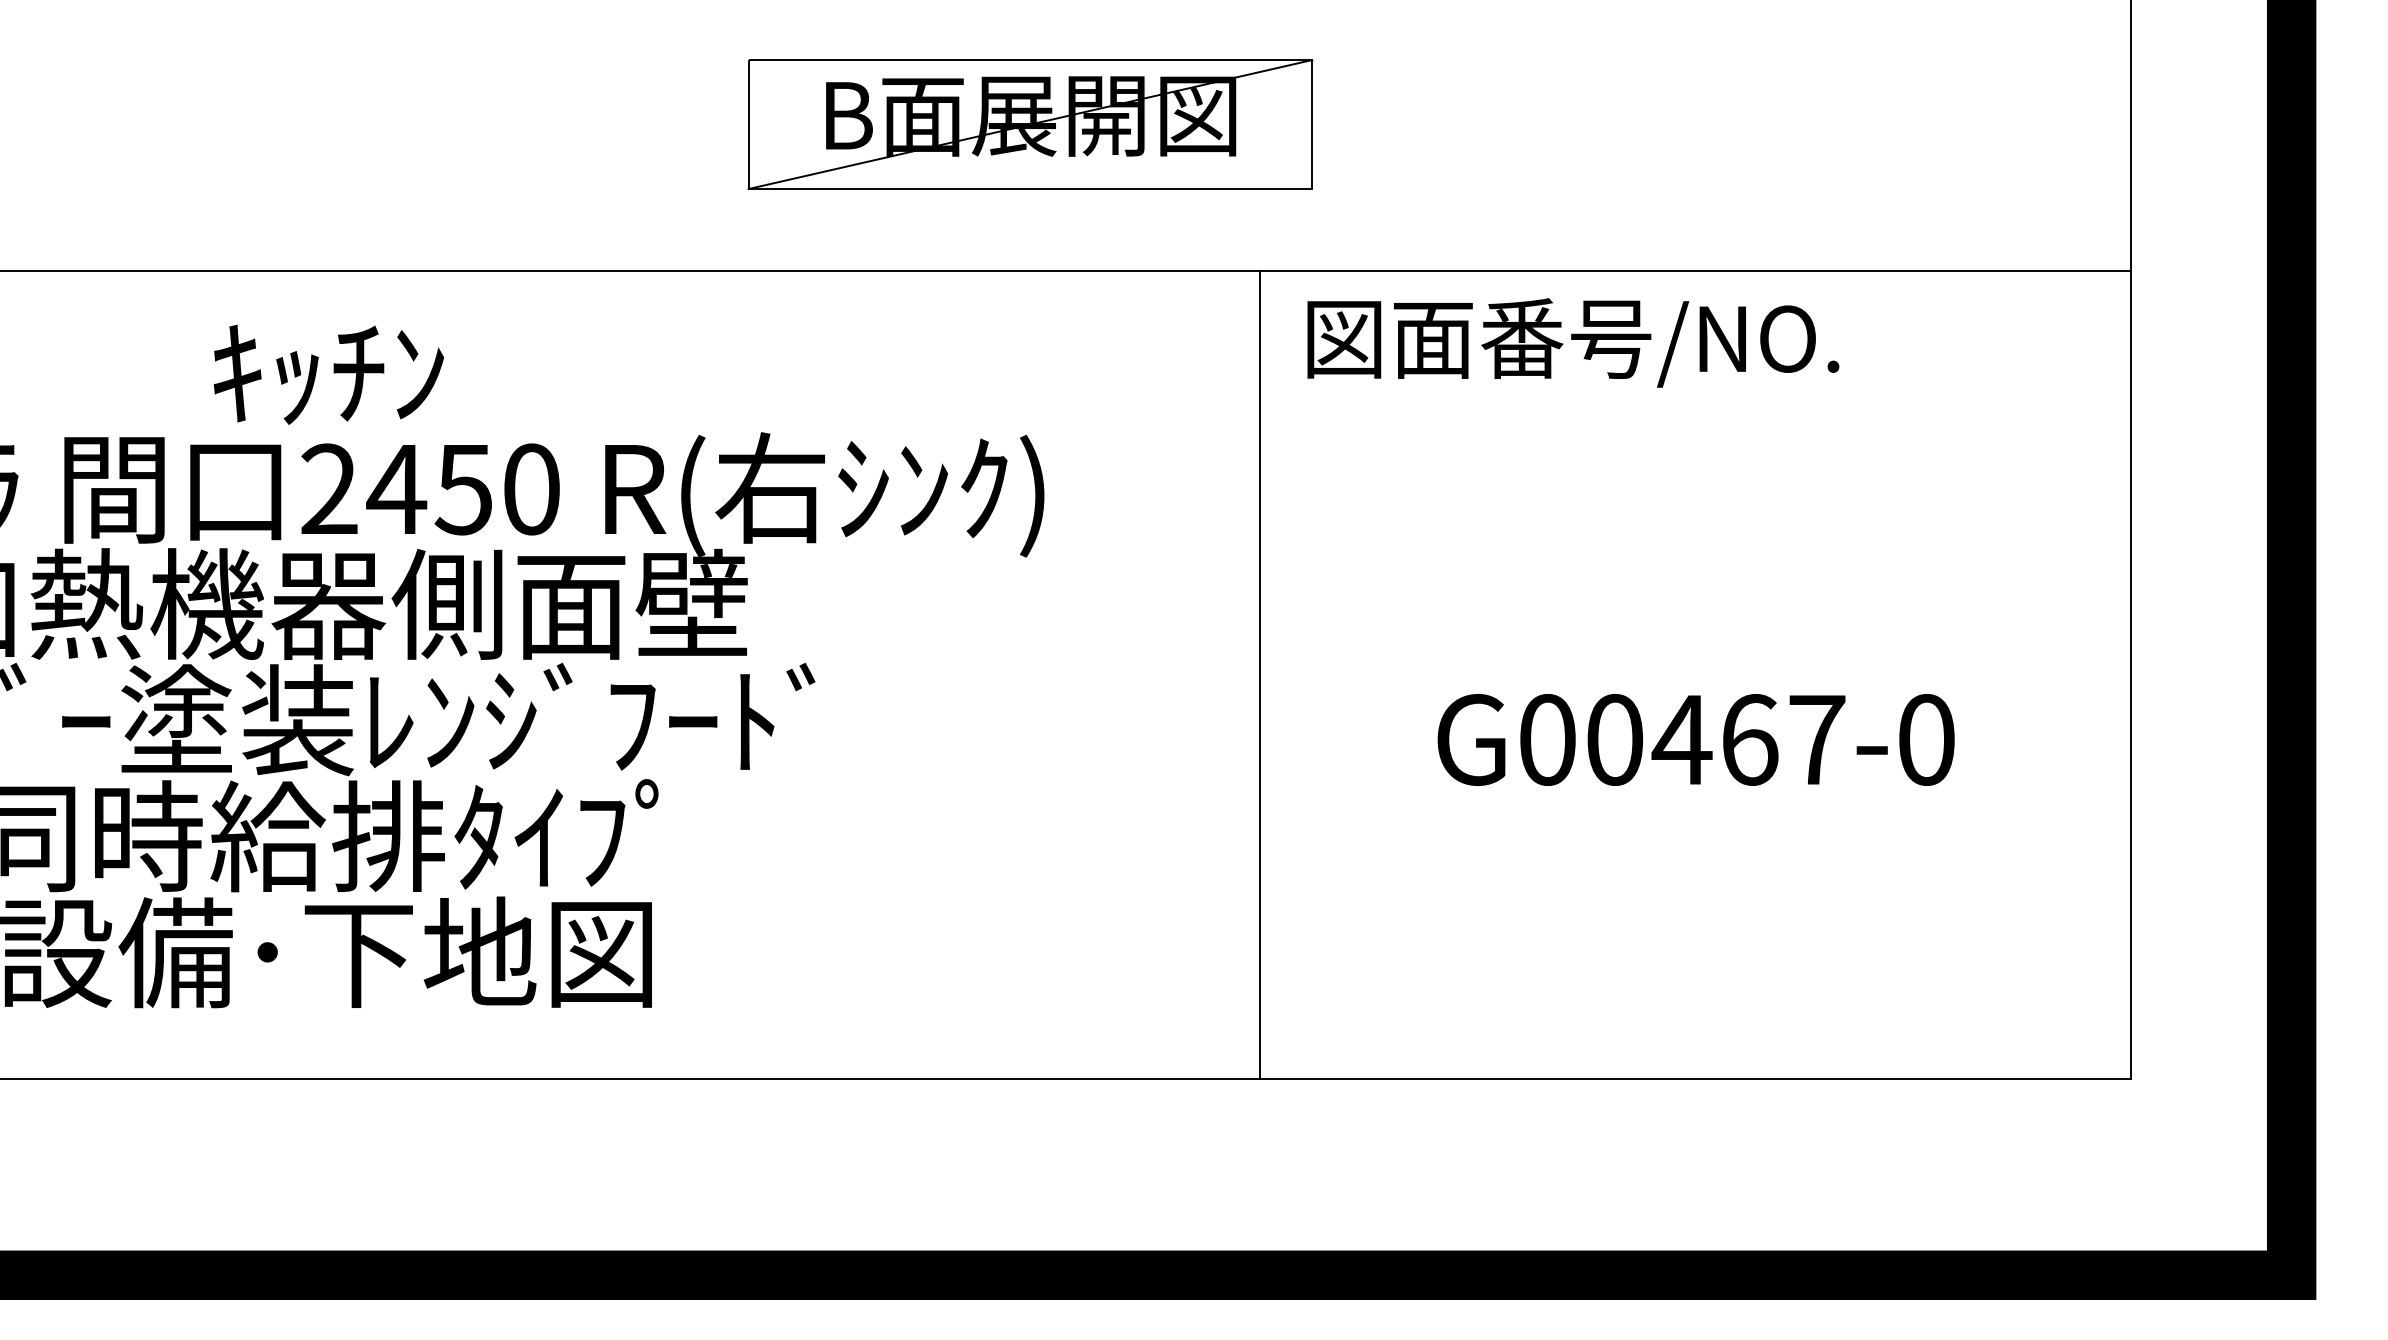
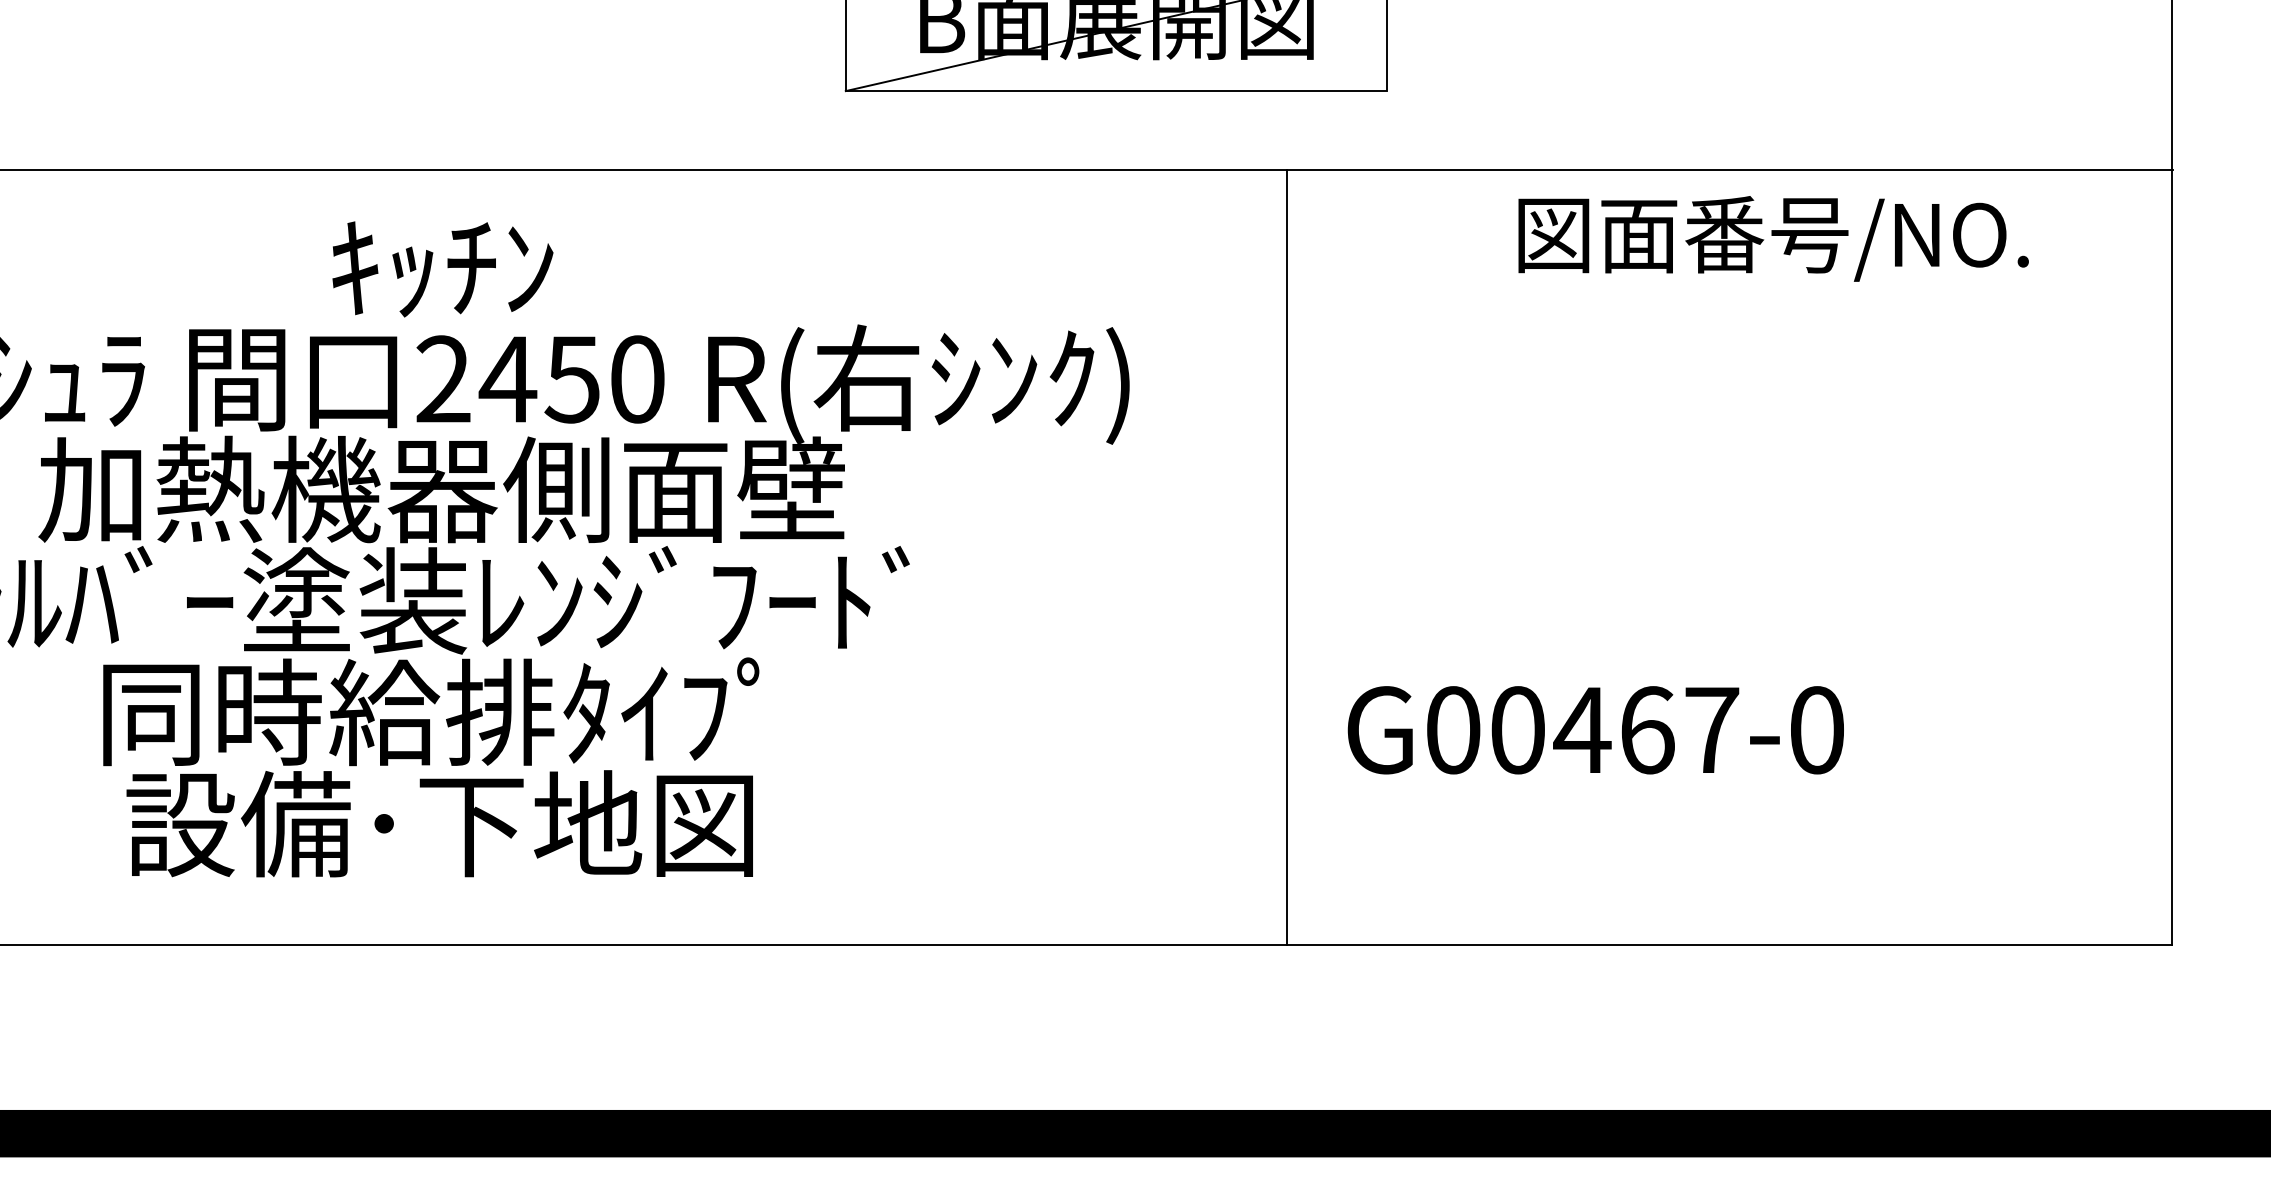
text: (1573, 342) -> (1773, 238), moved
line: (1260, 675) -> (1287, 558), moved
text: (1695, 739) -> (1595, 729), moved

